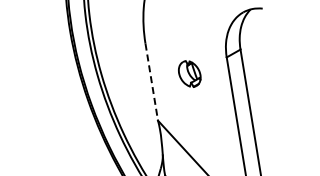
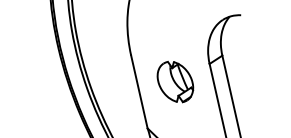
part: (189, 73) -> (174, 81), size x1.67
line: (151, 82) -> (139, 92), dashed -> solid

